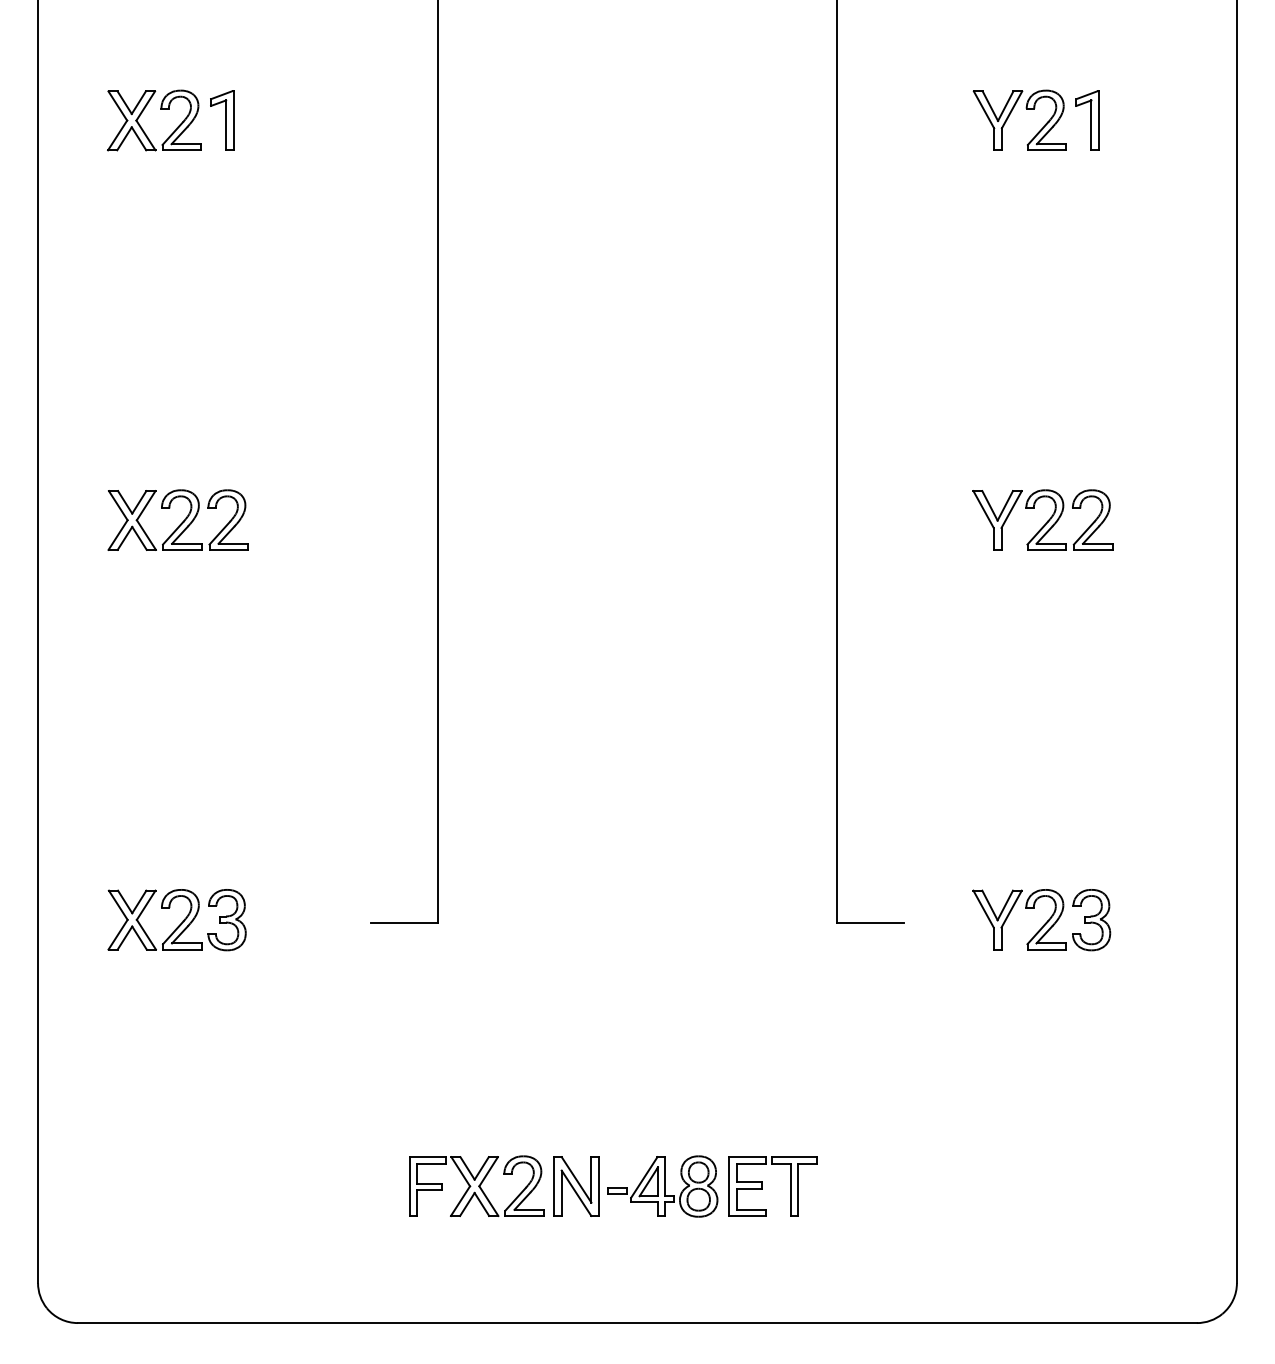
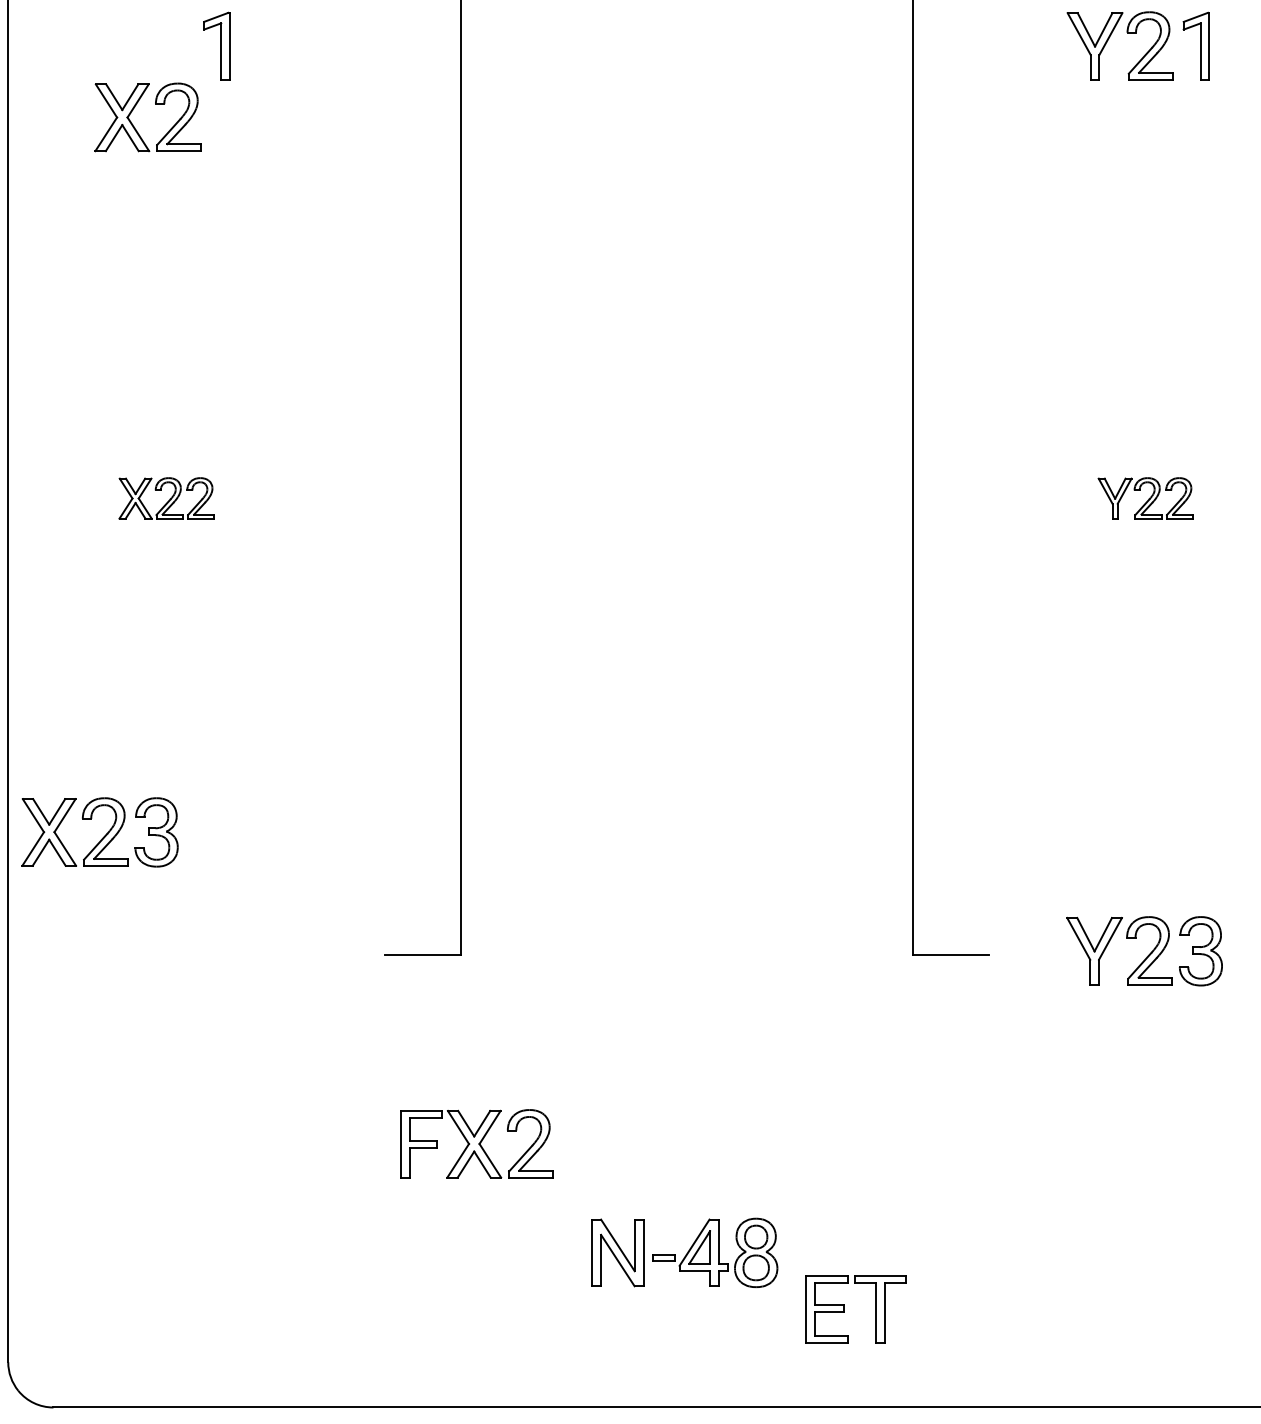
part: (160, 109) -> (154, 104), moved
part: (177, 519) -> (166, 497), size x0.6
part: (1042, 519) -> (1145, 497), size x0.6
part: (176, 920) -> (99, 832), moved
part: (476, 1185) -> (476, 1143), moved
part: (762, 1186) -> (844, 1309), moved

